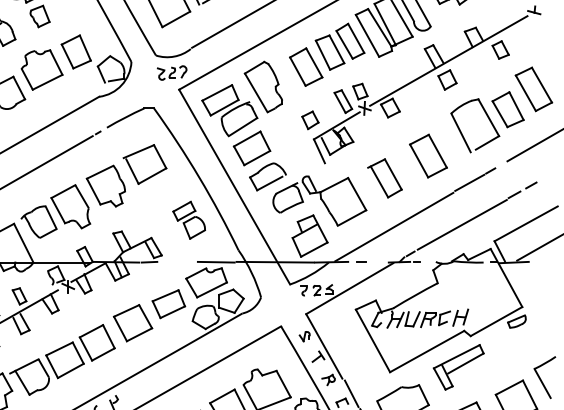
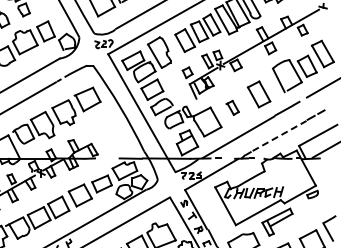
part: (384, 177) -> (232, 107), size x0.6
part: (187, 220) -> (113, 133), removed
line: (462, 224) -> (279, 135), solid -> dashed

